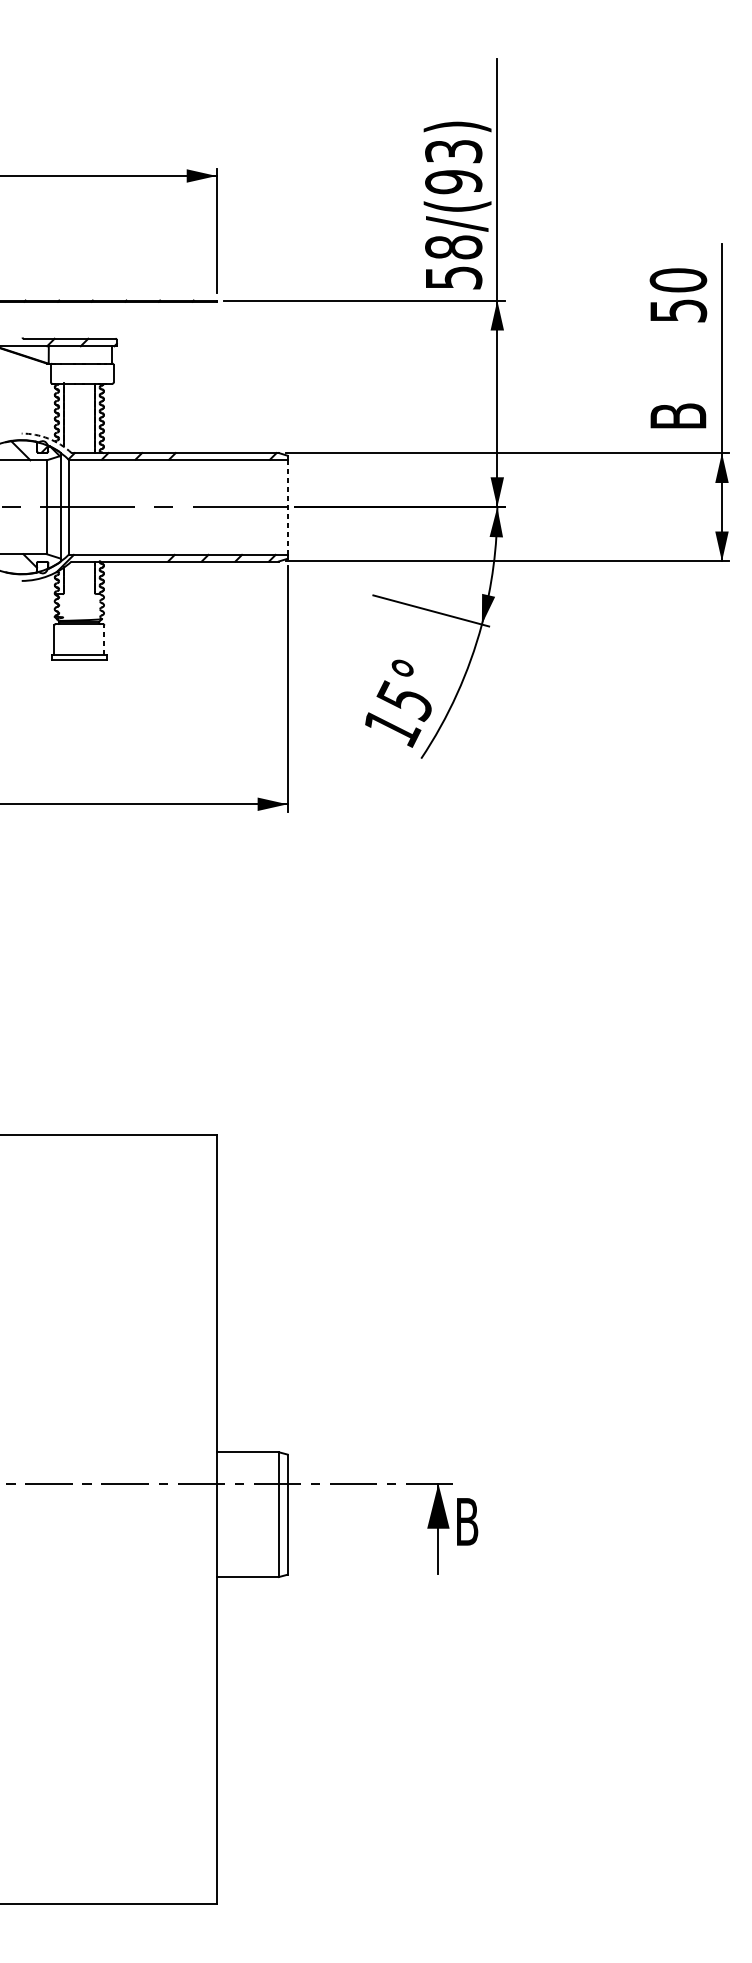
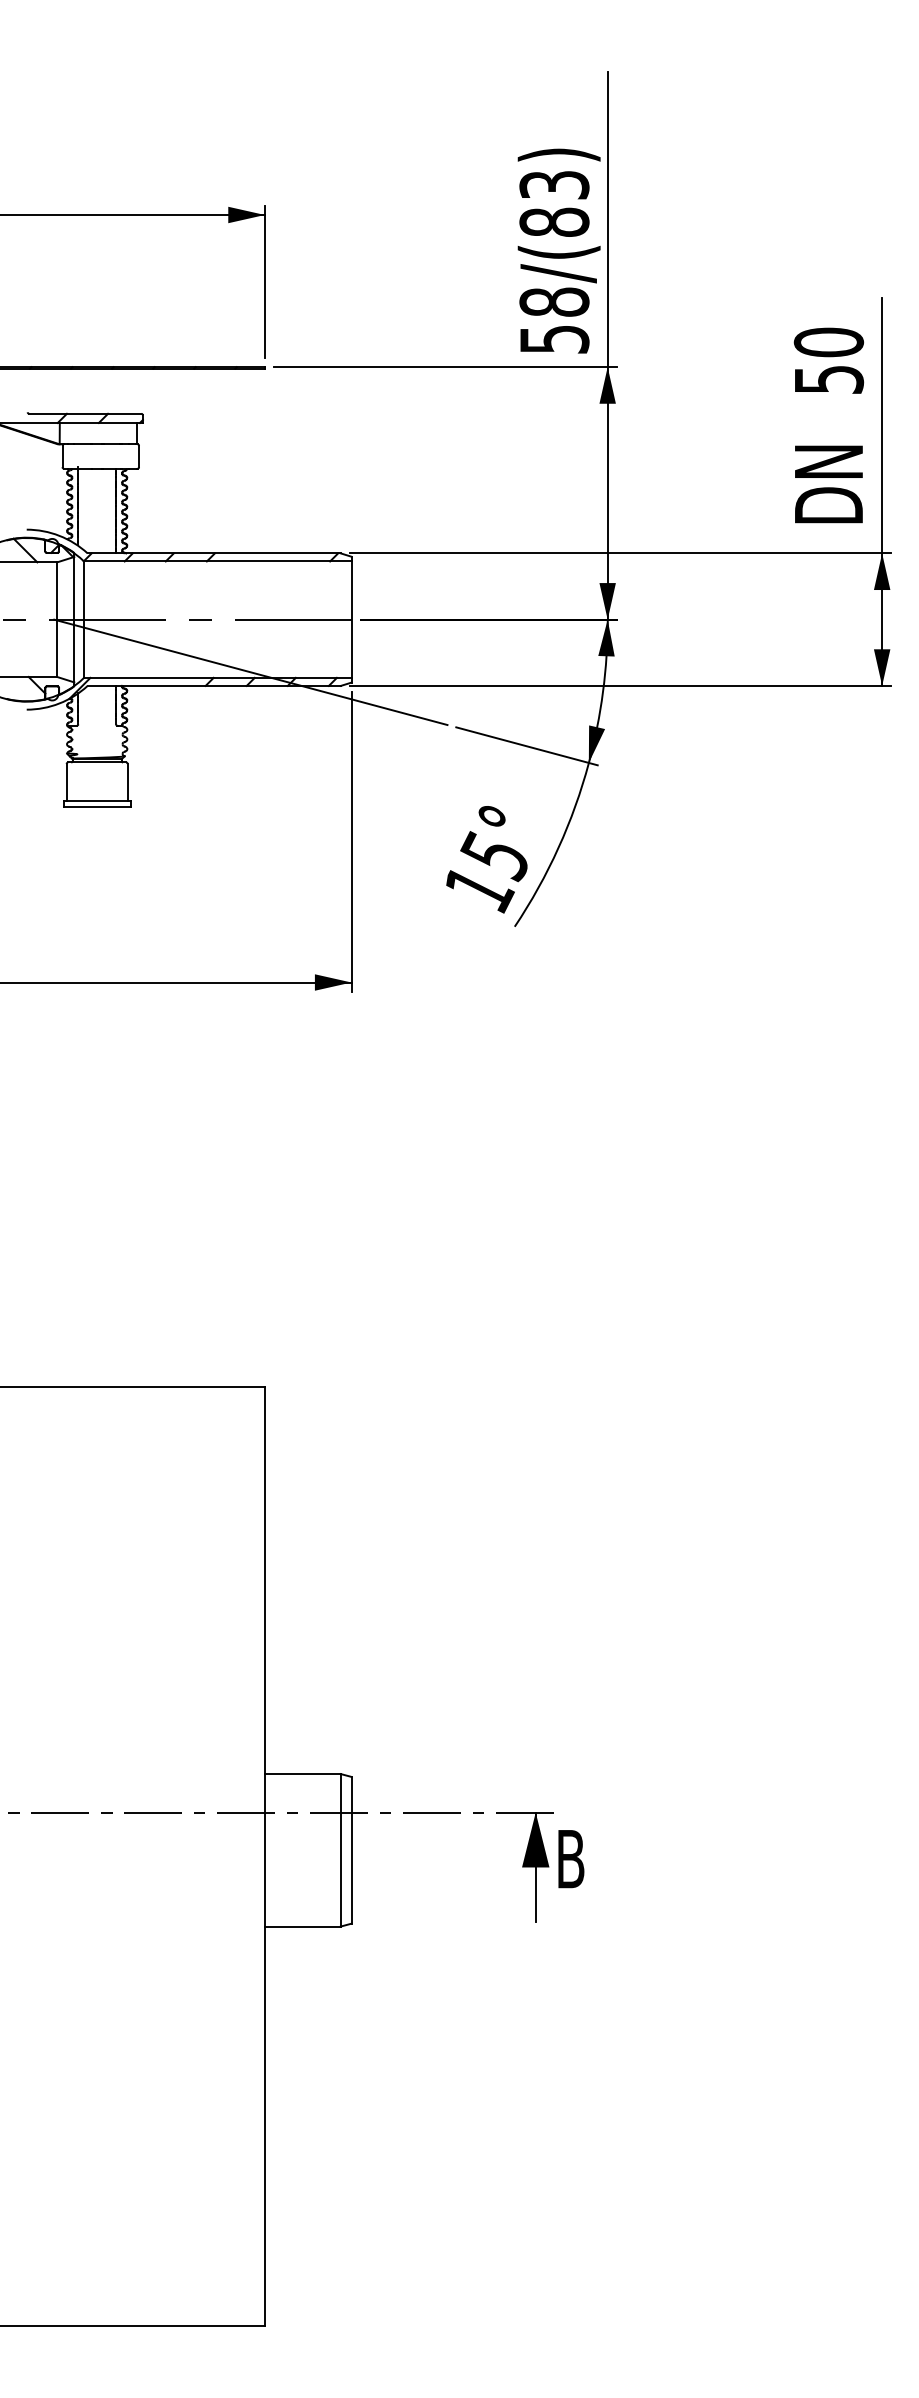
text: (453, 182) -> (554, 222), 58/(93) -> 58/(83)
text: (678, 394) -> (828, 481), B -> DN
arc: (48, 438) -> (59, 535), dashed -> solid
line: (287, 507) -> (351, 620), dashed -> solid
line: (204, 550) -> (250, 672), added
line: (104, 639) -> (127, 781), dashed -> solid

